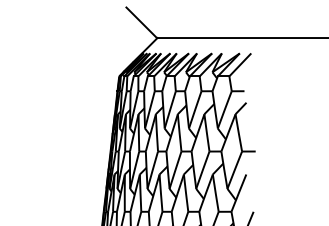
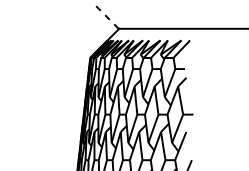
line: (141, 22) -> (107, 17), solid -> dashed

